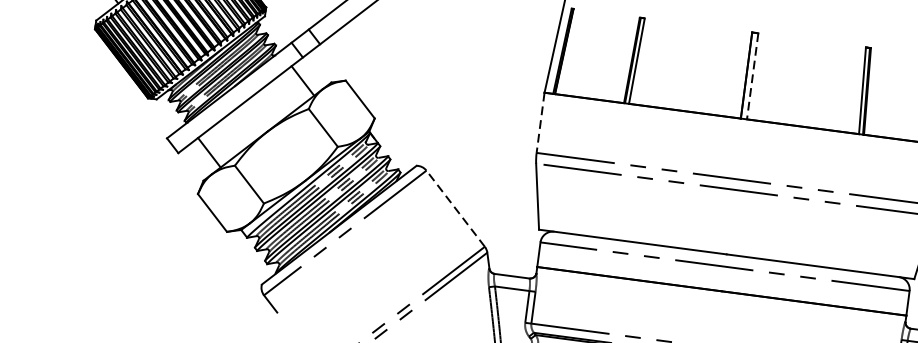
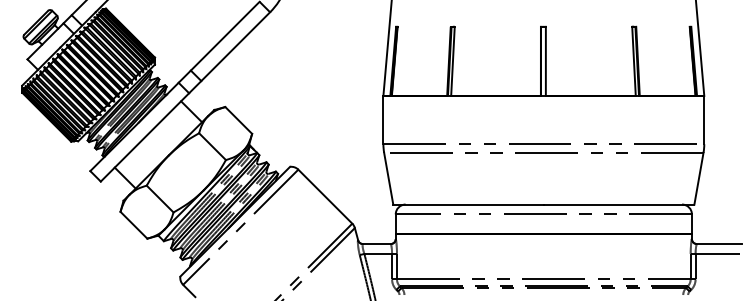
line: (752, 76) -> (545, 61), dashed -> solid
line: (540, 123) -> (383, 120), dashed -> solid
line: (454, 208) -> (324, 196), dashed -> solid

